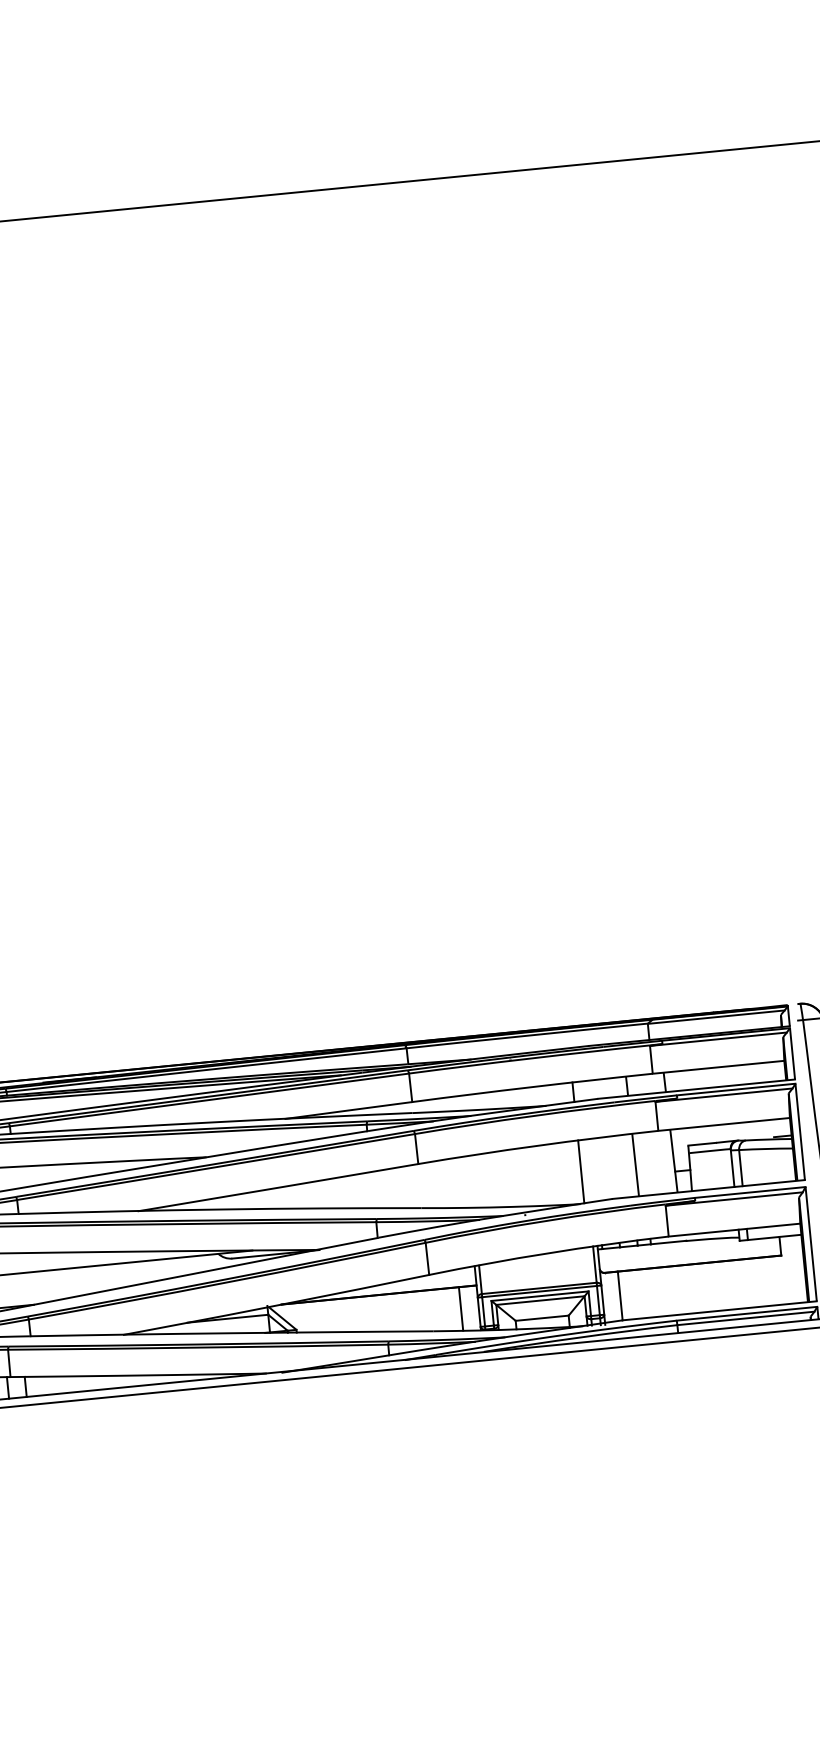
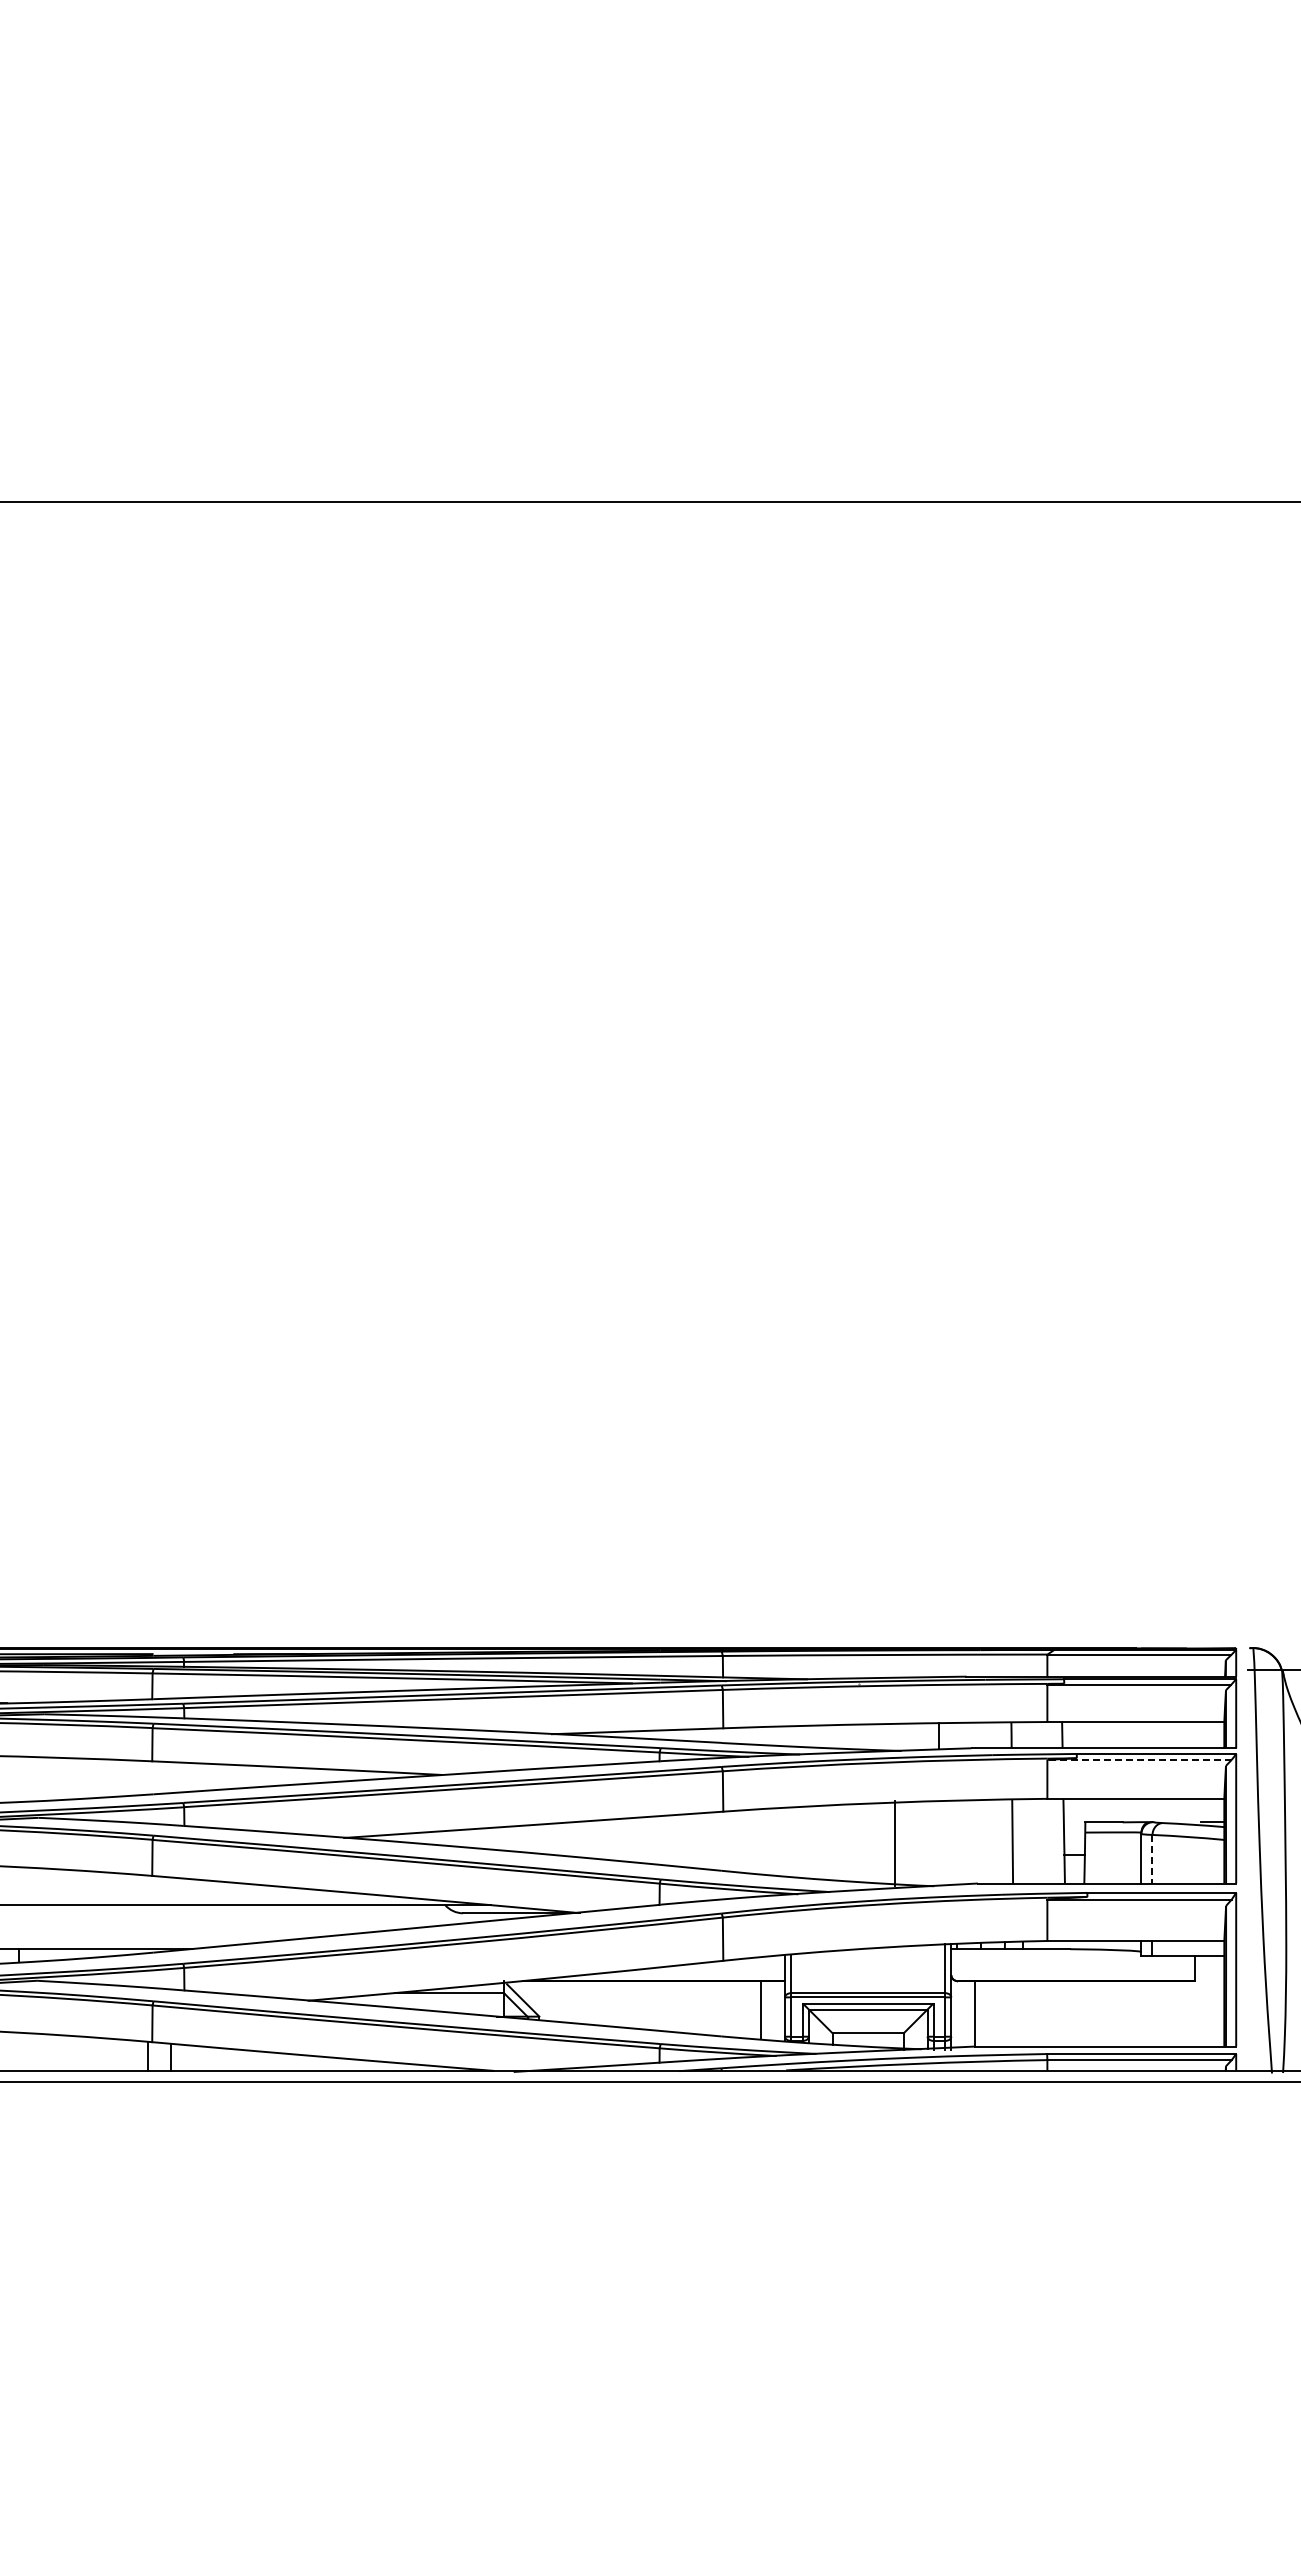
line: (723, 1094) -> (1139, 1759), solid -> dashed
line: (740, 1168) -> (1152, 1859), solid -> dashed
line: (581, 1171) -> (895, 1843), moved

